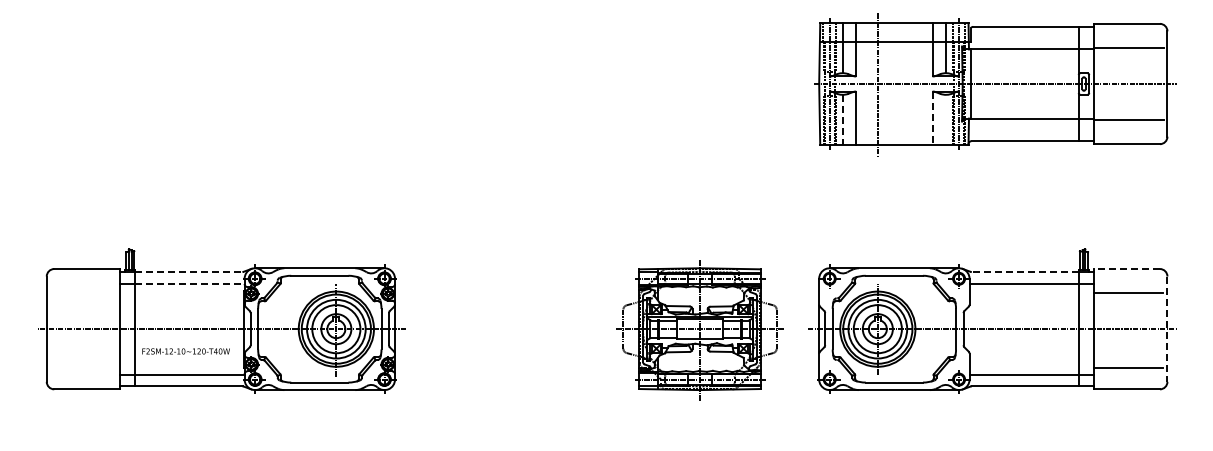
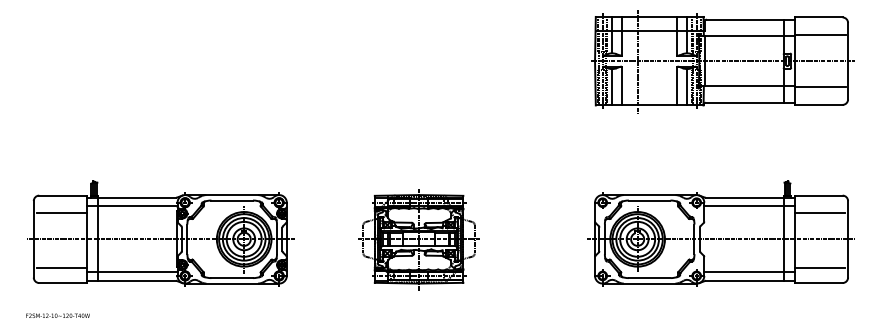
line: (932, 118) -> (677, 86), dashed -> solid
line: (946, 119) -> (687, 86), added
line: (842, 120) -> (611, 87), dashed -> solid
line: (1126, 269) -> (818, 195), dashed -> solid
line: (188, 272) -> (136, 198), dashed -> solid
line: (1025, 272) -> (744, 198), dashed -> solid
line: (189, 283) -> (137, 206), dashed -> solid
line: (85, 293) -> (61, 213), added
line: (1167, 329) -> (848, 239), dashed -> solid
part: (699, 330) -> (418, 240), moved
text: (185, 351) -> (57, 315), moved
line: (85, 368) -> (61, 267), added

